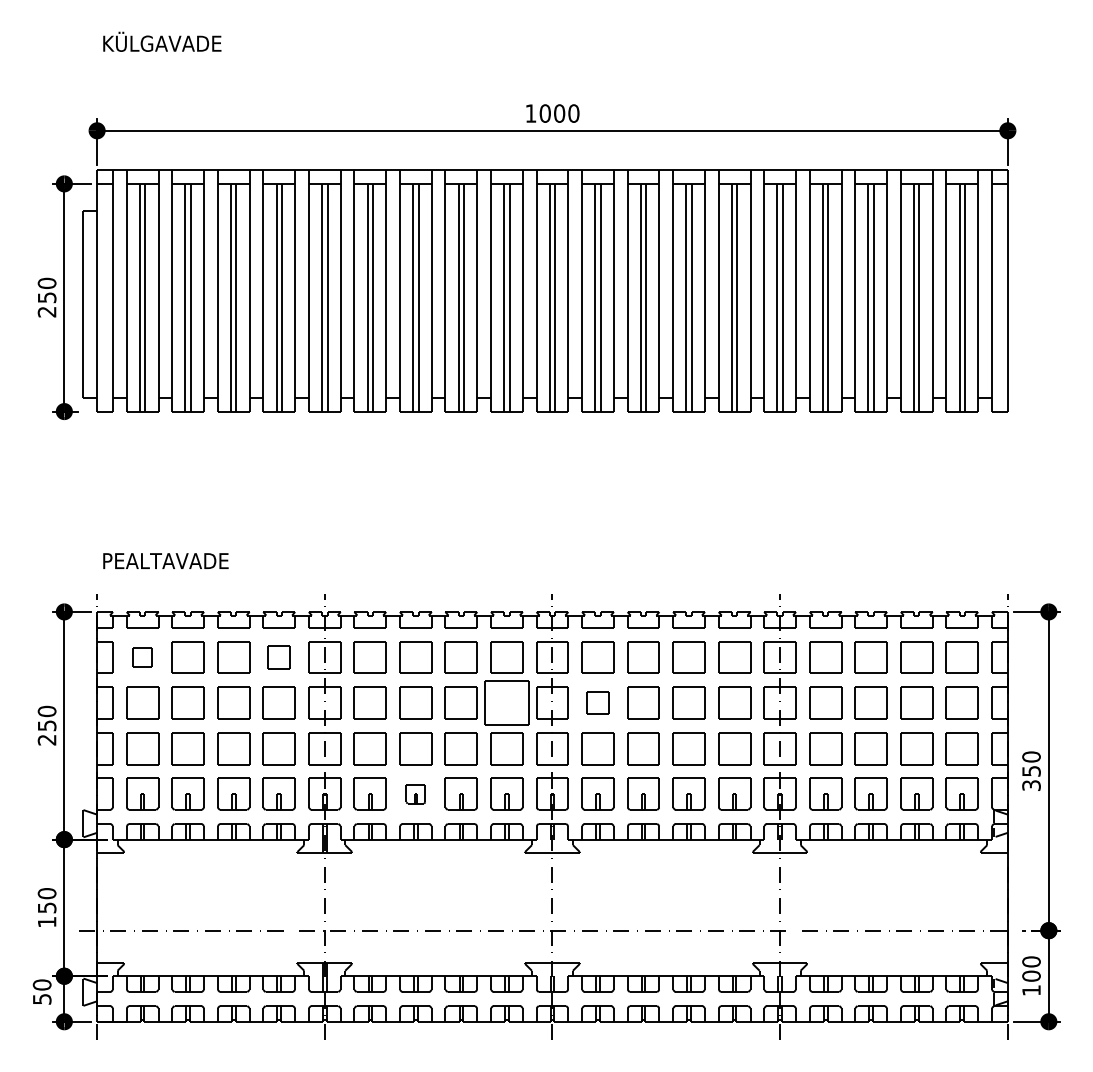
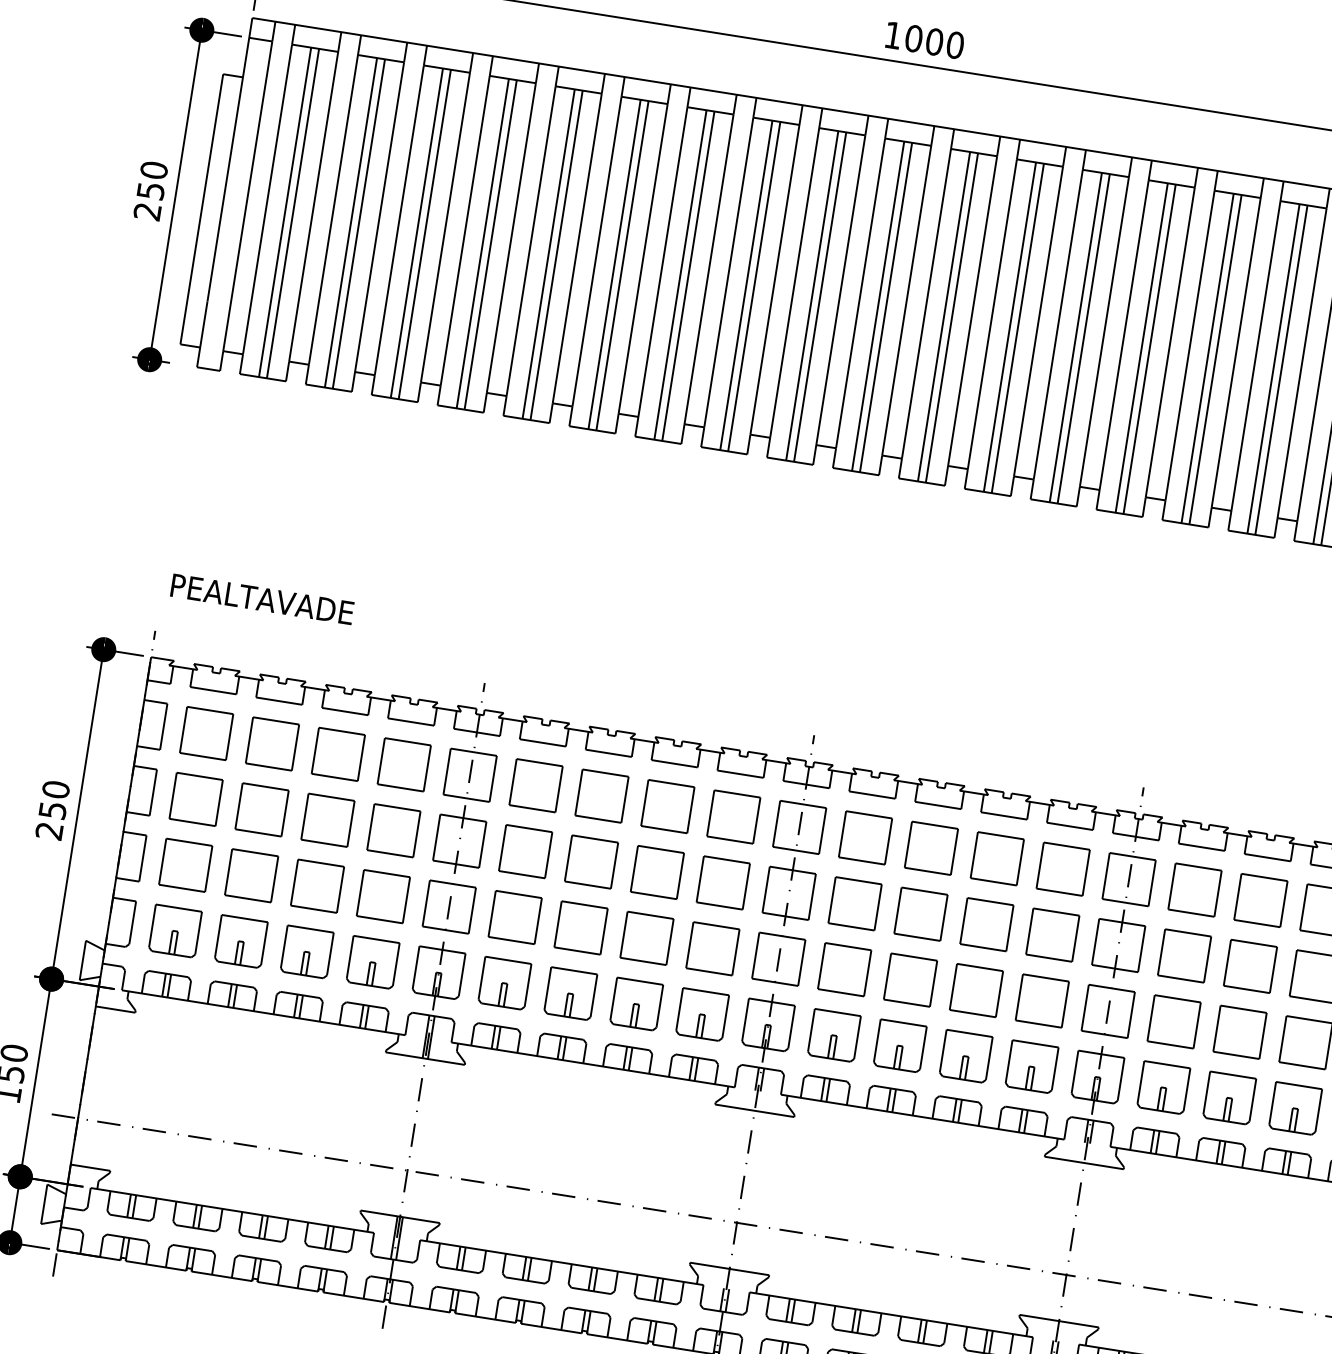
part: (142, 657) -> (206, 733), size x1.67
part: (278, 657) -> (403, 764), size x1.43
part: (506, 702) -> (722, 882), size x0.71
part: (597, 702) -> (854, 902), size x1.43
part: (415, 793) -> (570, 992), size x1.67

